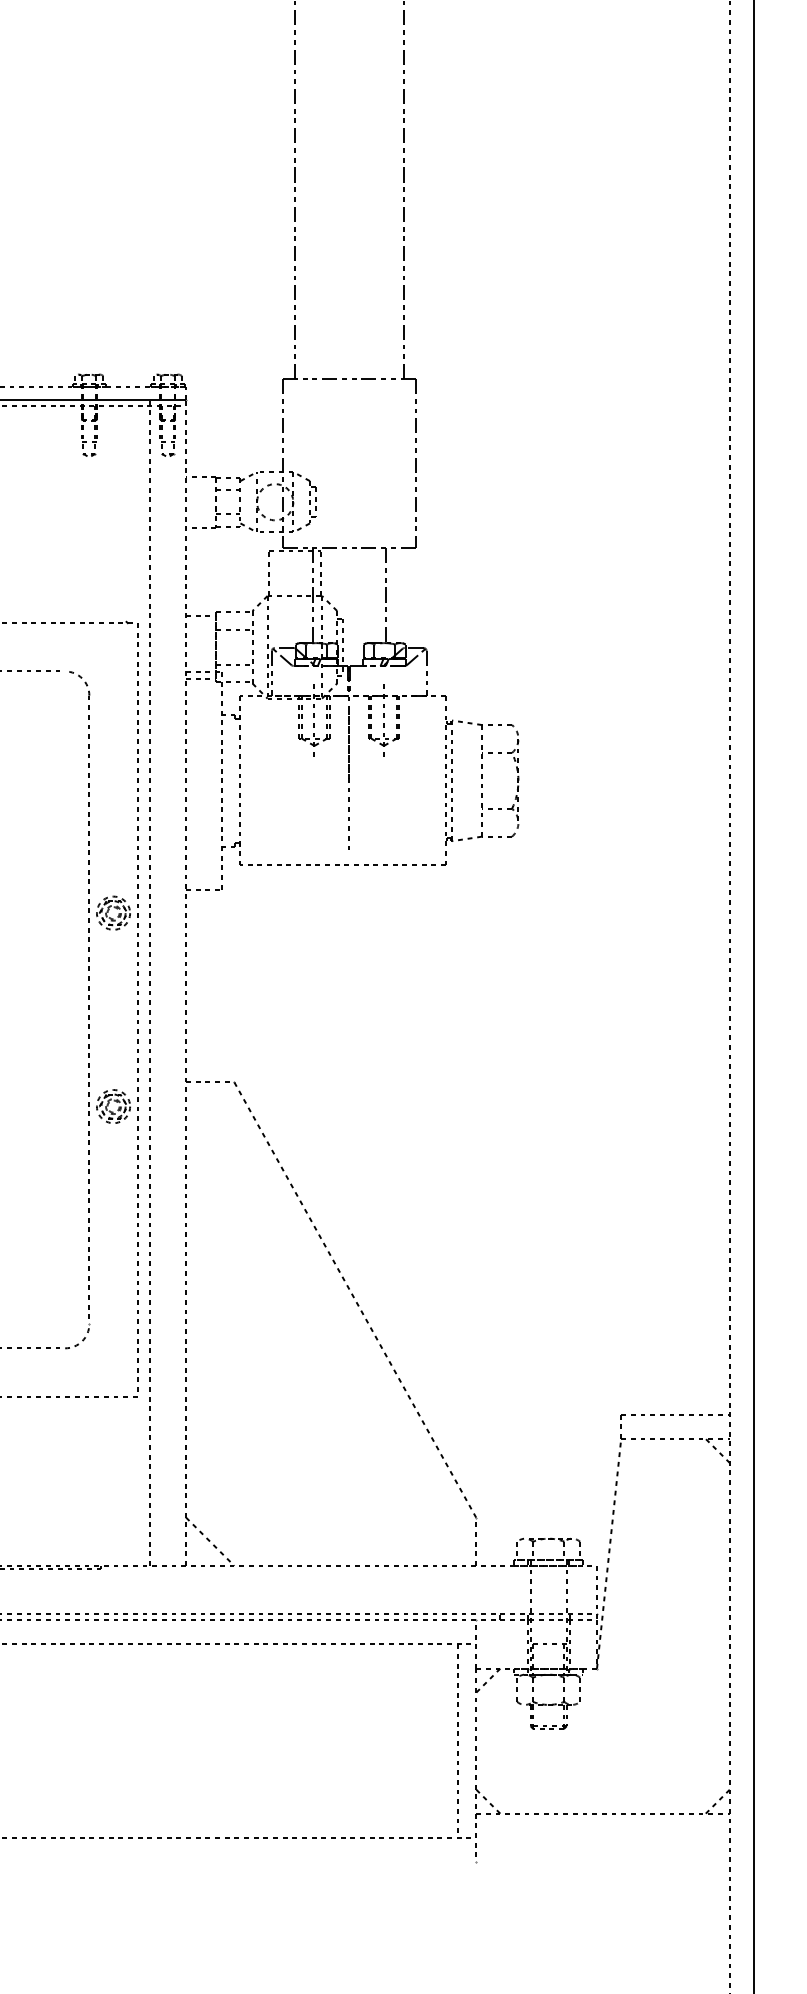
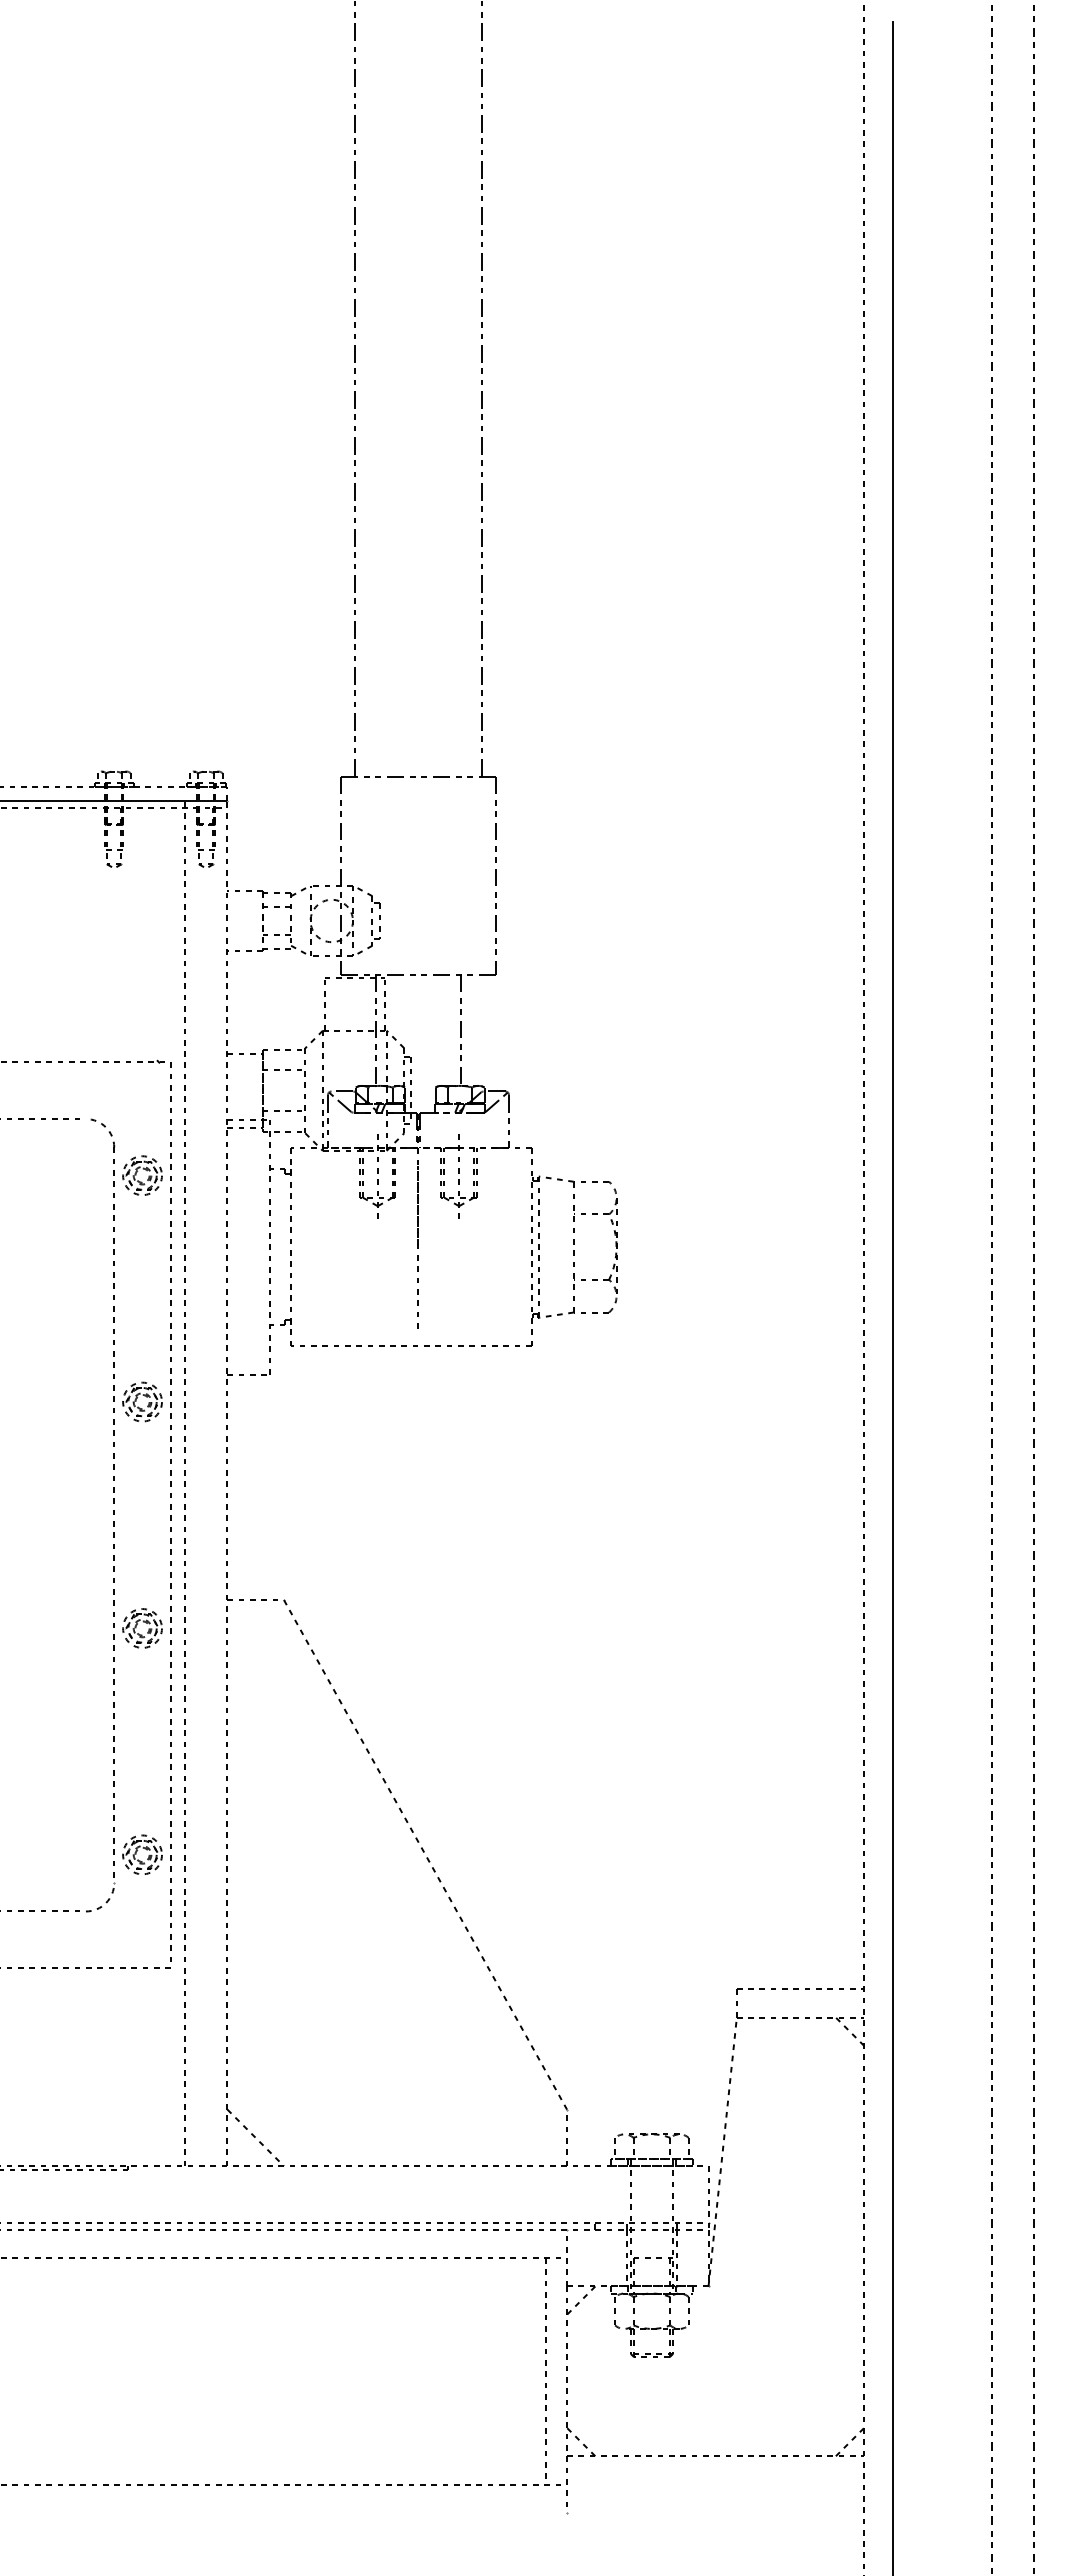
part: (113, 719) -> (142, 1175), added
part: (113, 1299) -> (142, 1854), added

